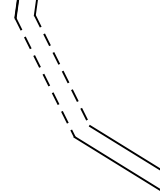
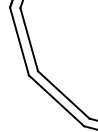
line: (62, 70) -> (29, 39), dashed -> solid
line: (45, 79) -> (19, 42), dashed -> solid

